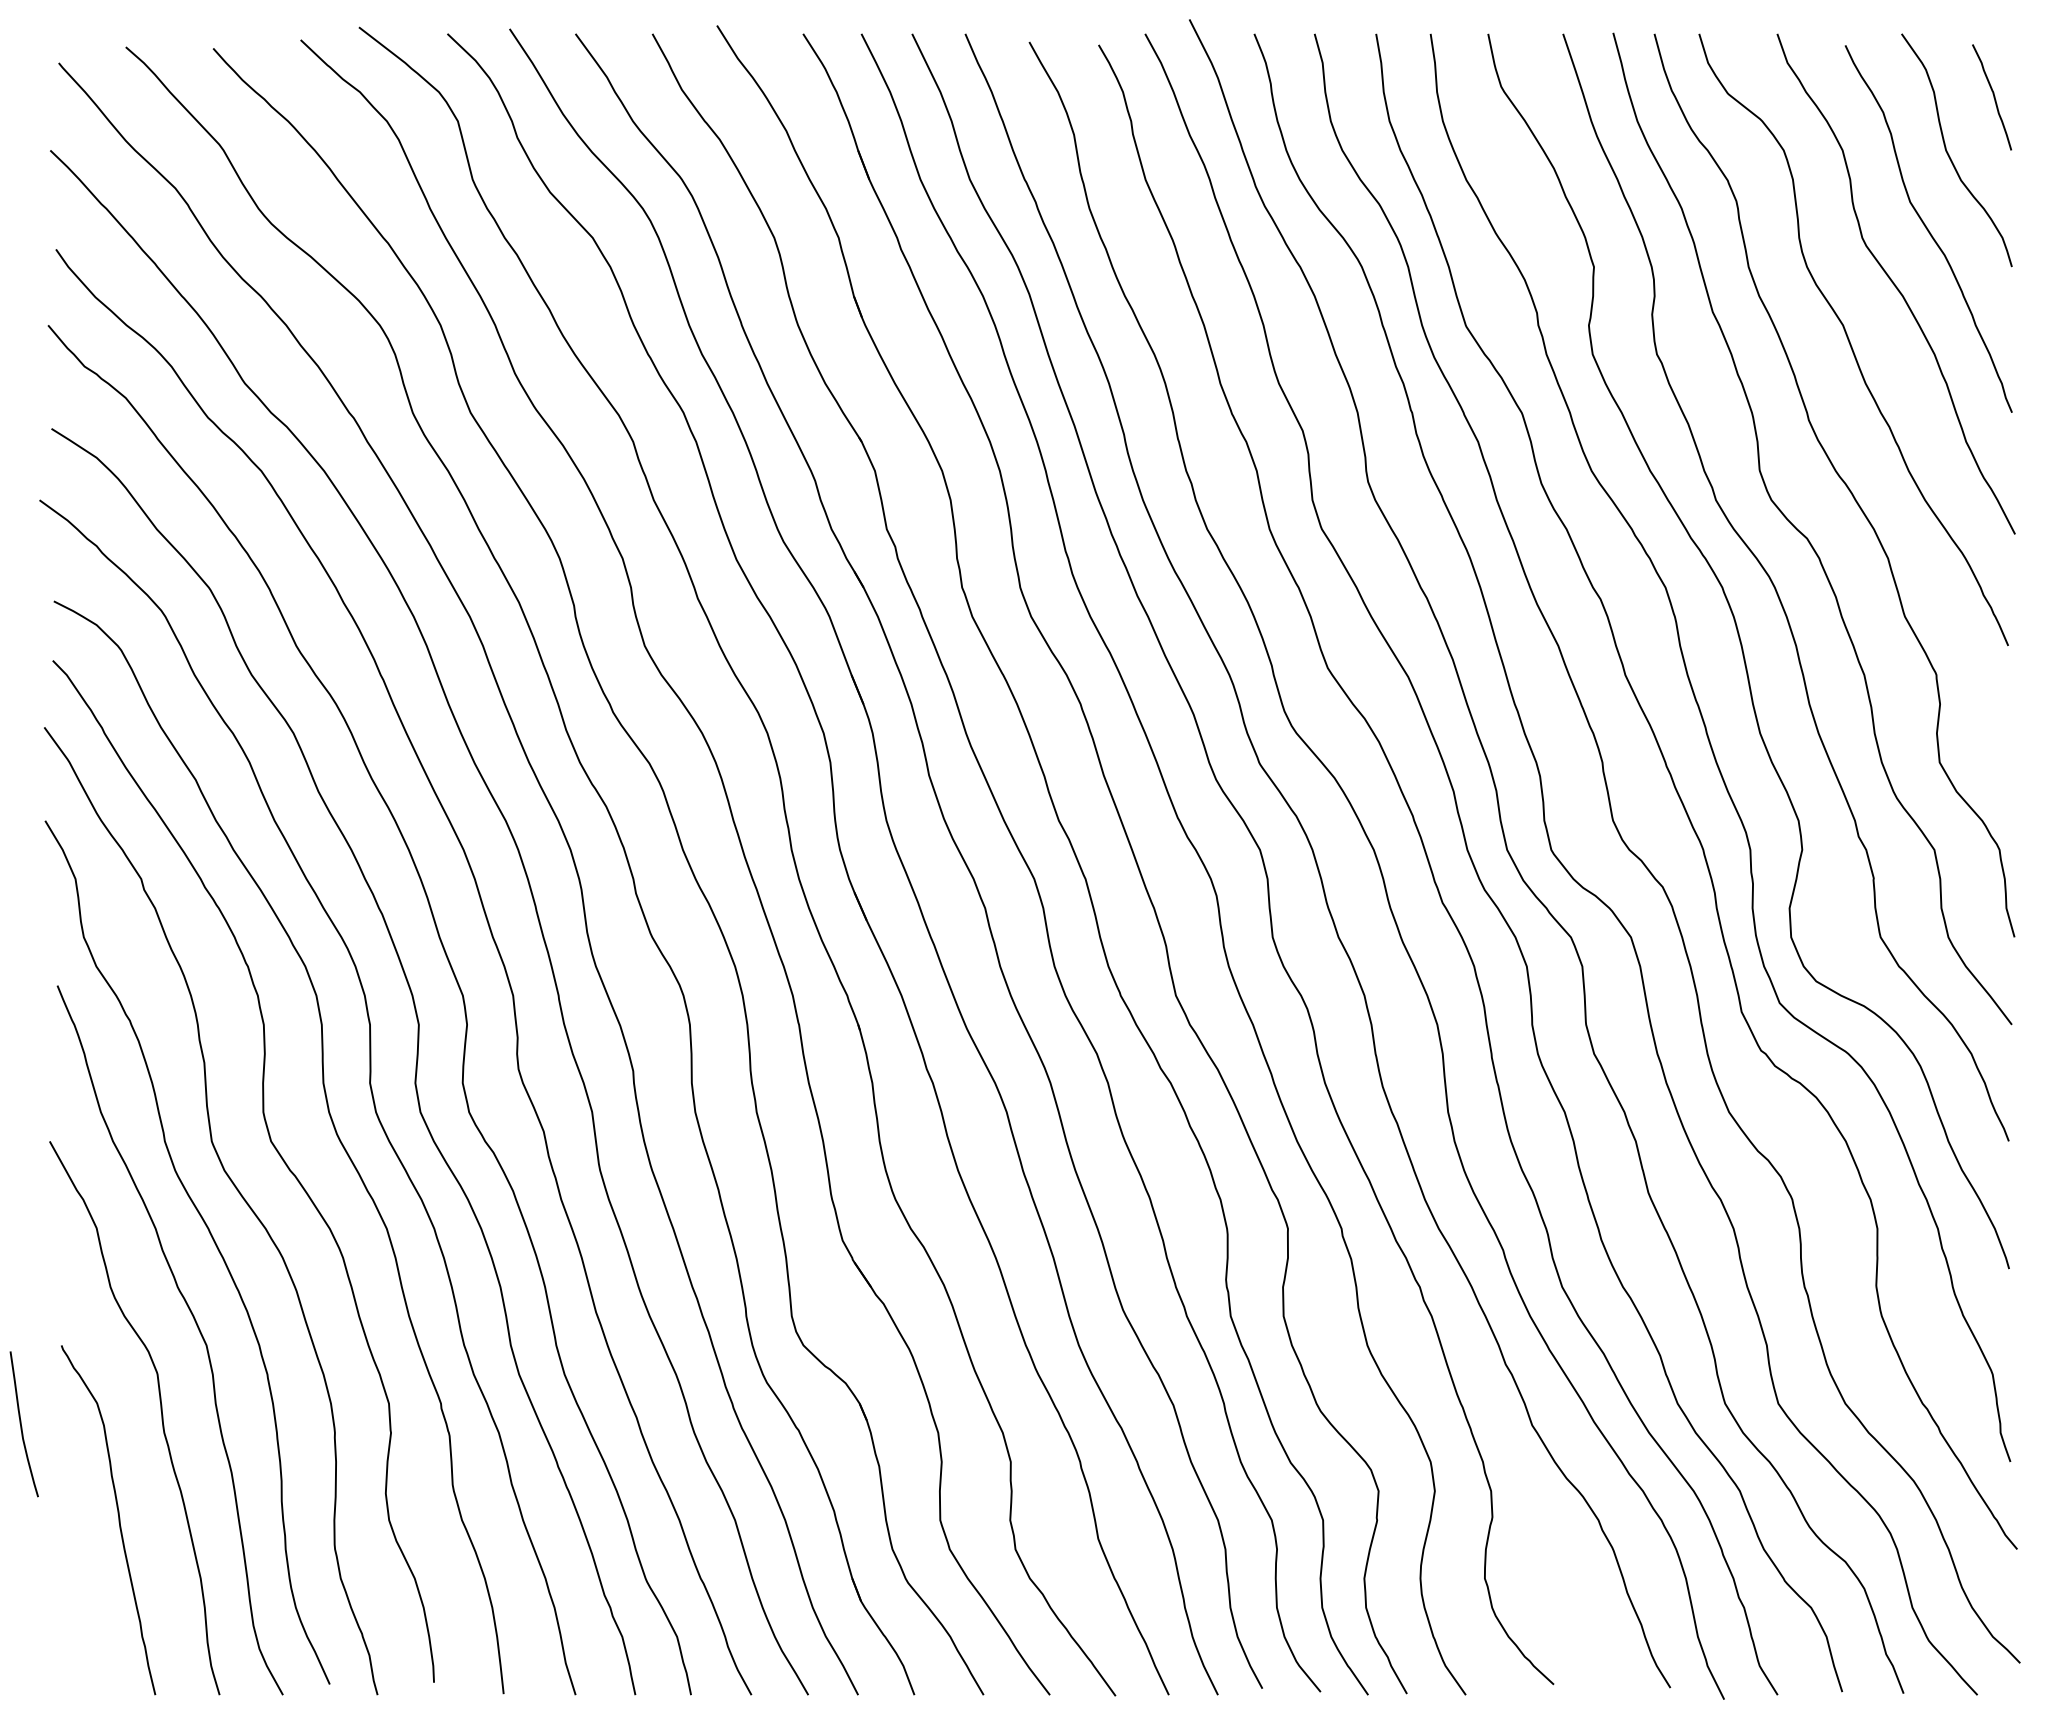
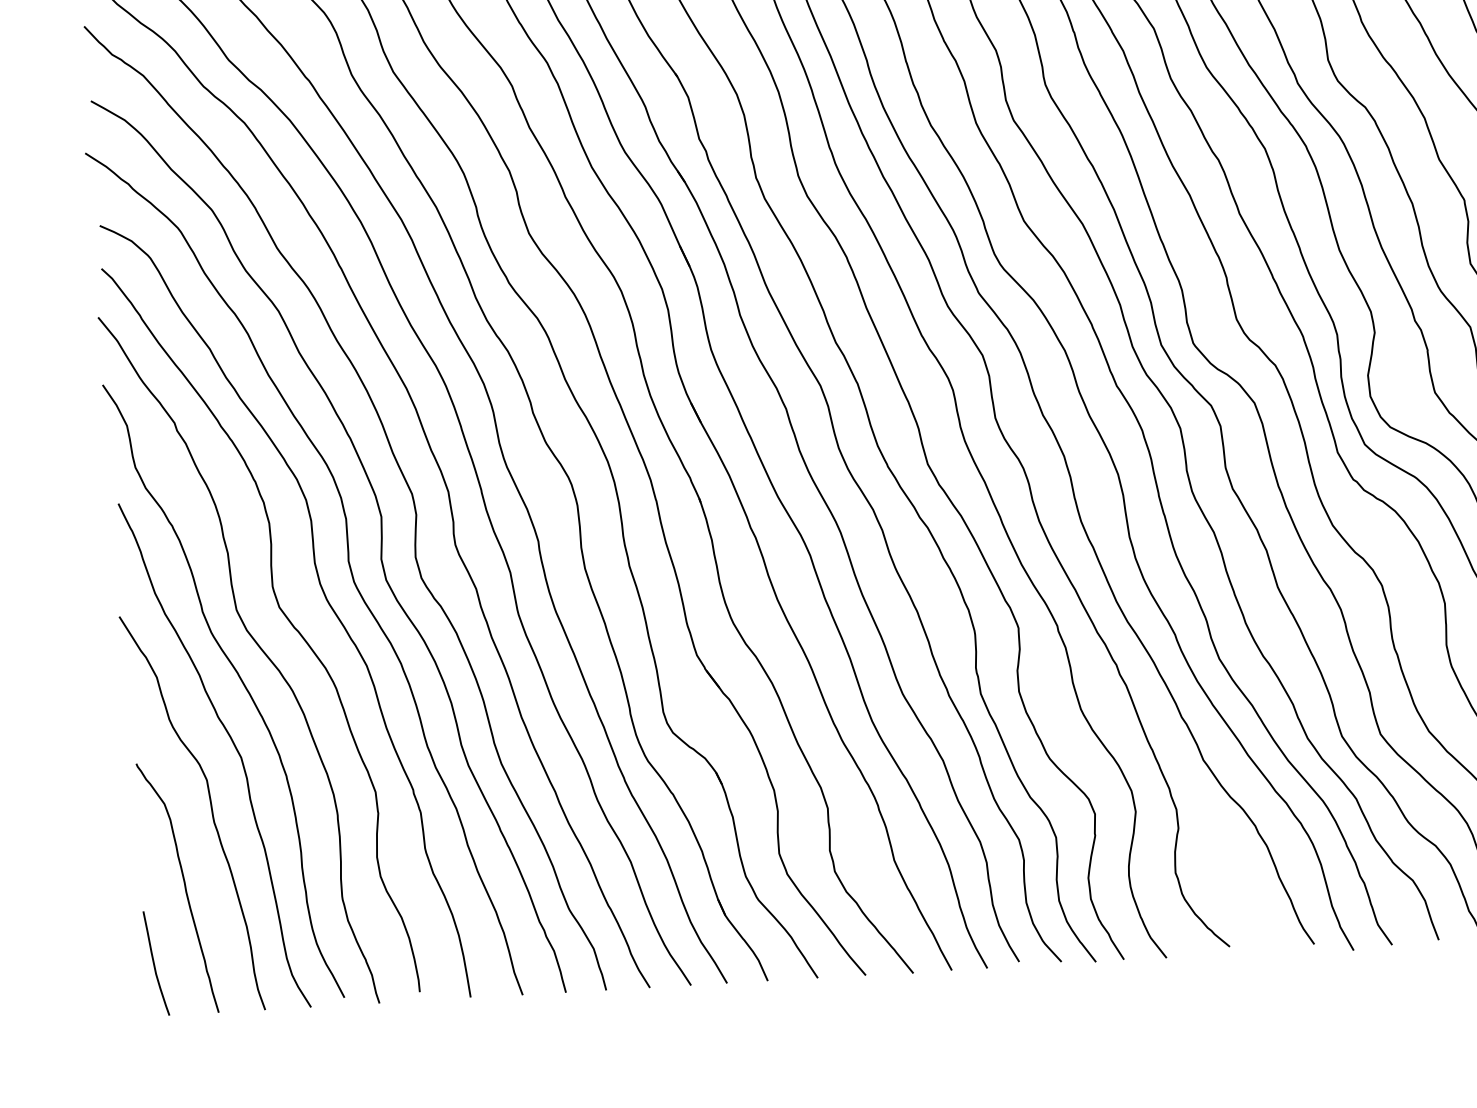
curve: (21, 1424) -> (154, 963), moved

